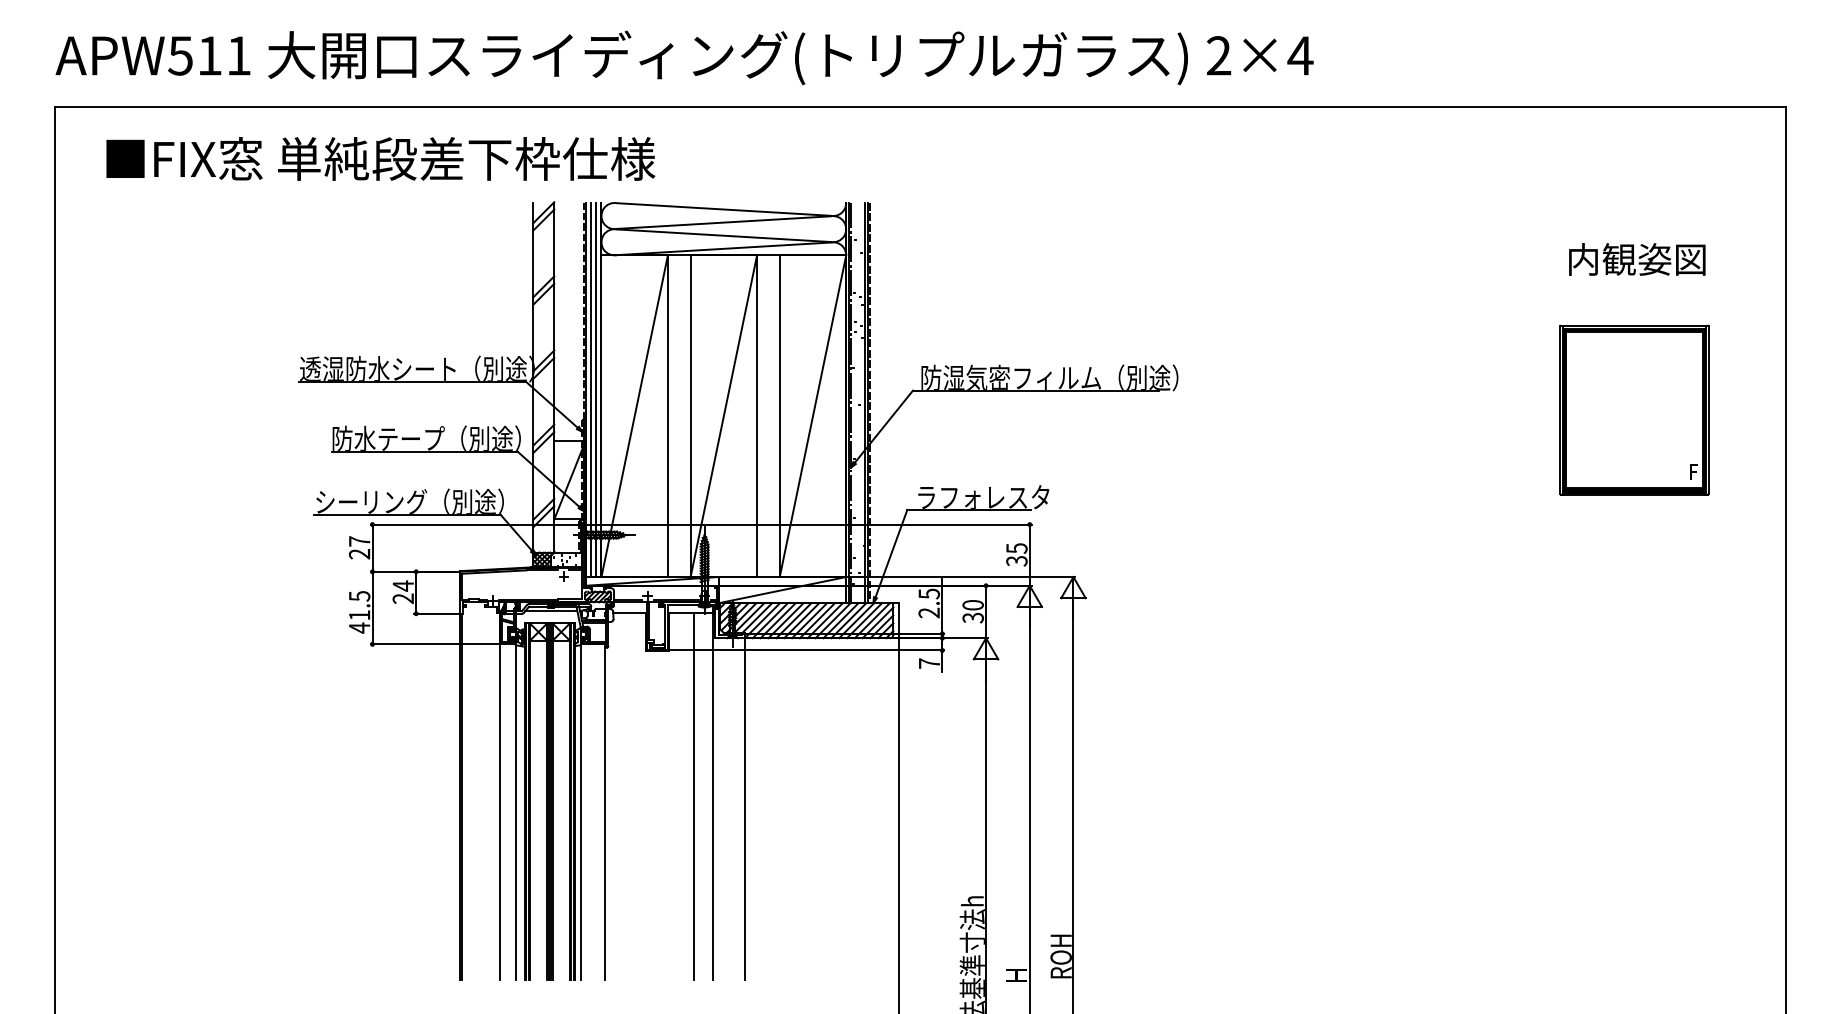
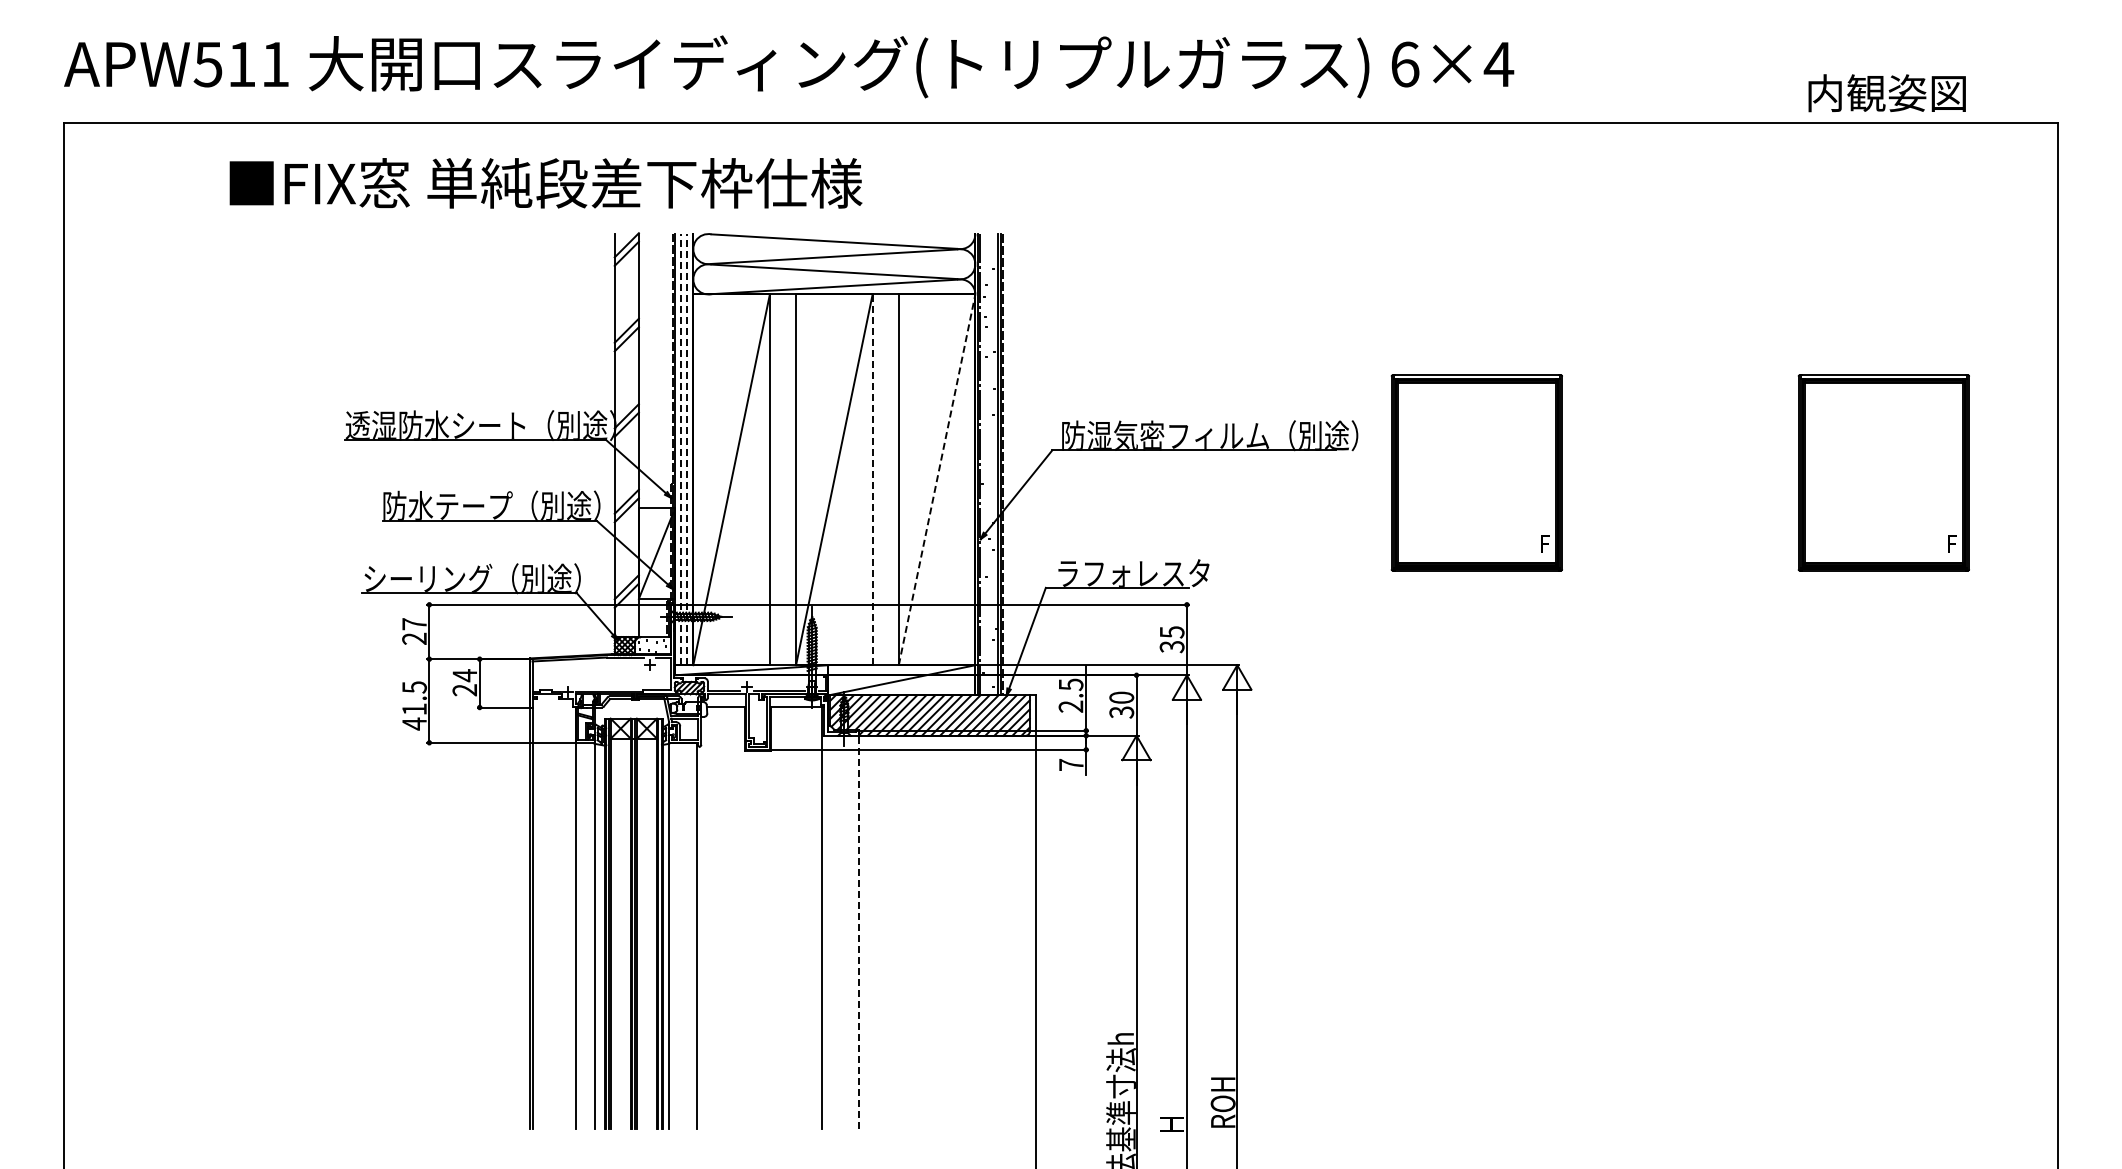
text: (1219, 55) -> (1405, 64), 2×4 -> 6×4
text: (380, 159) -> (545, 183), moved
text: (1636, 259) -> (1886, 93), moved
line: (591, 389) -> (681, 449), solid -> dashed
line: (596, 389) -> (687, 449), solid -> dashed
part: (1280, 409) -> (1476, 472), added
line: (756, 415) -> (872, 479), solid -> dashed
line: (813, 415) -> (937, 479), solid -> dashed
line: (551, 611) -> (635, 704), removed
line: (694, 795) -> (800, 917), removed
line: (744, 808) -> (858, 932), solid -> dashed

